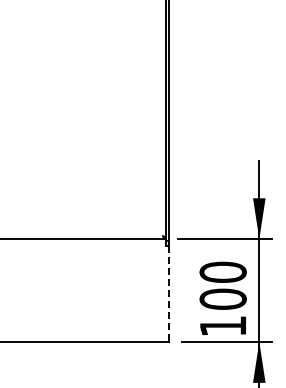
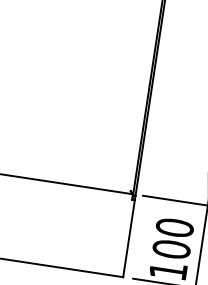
line: (169, 290) -> (129, 235), dashed -> solid

